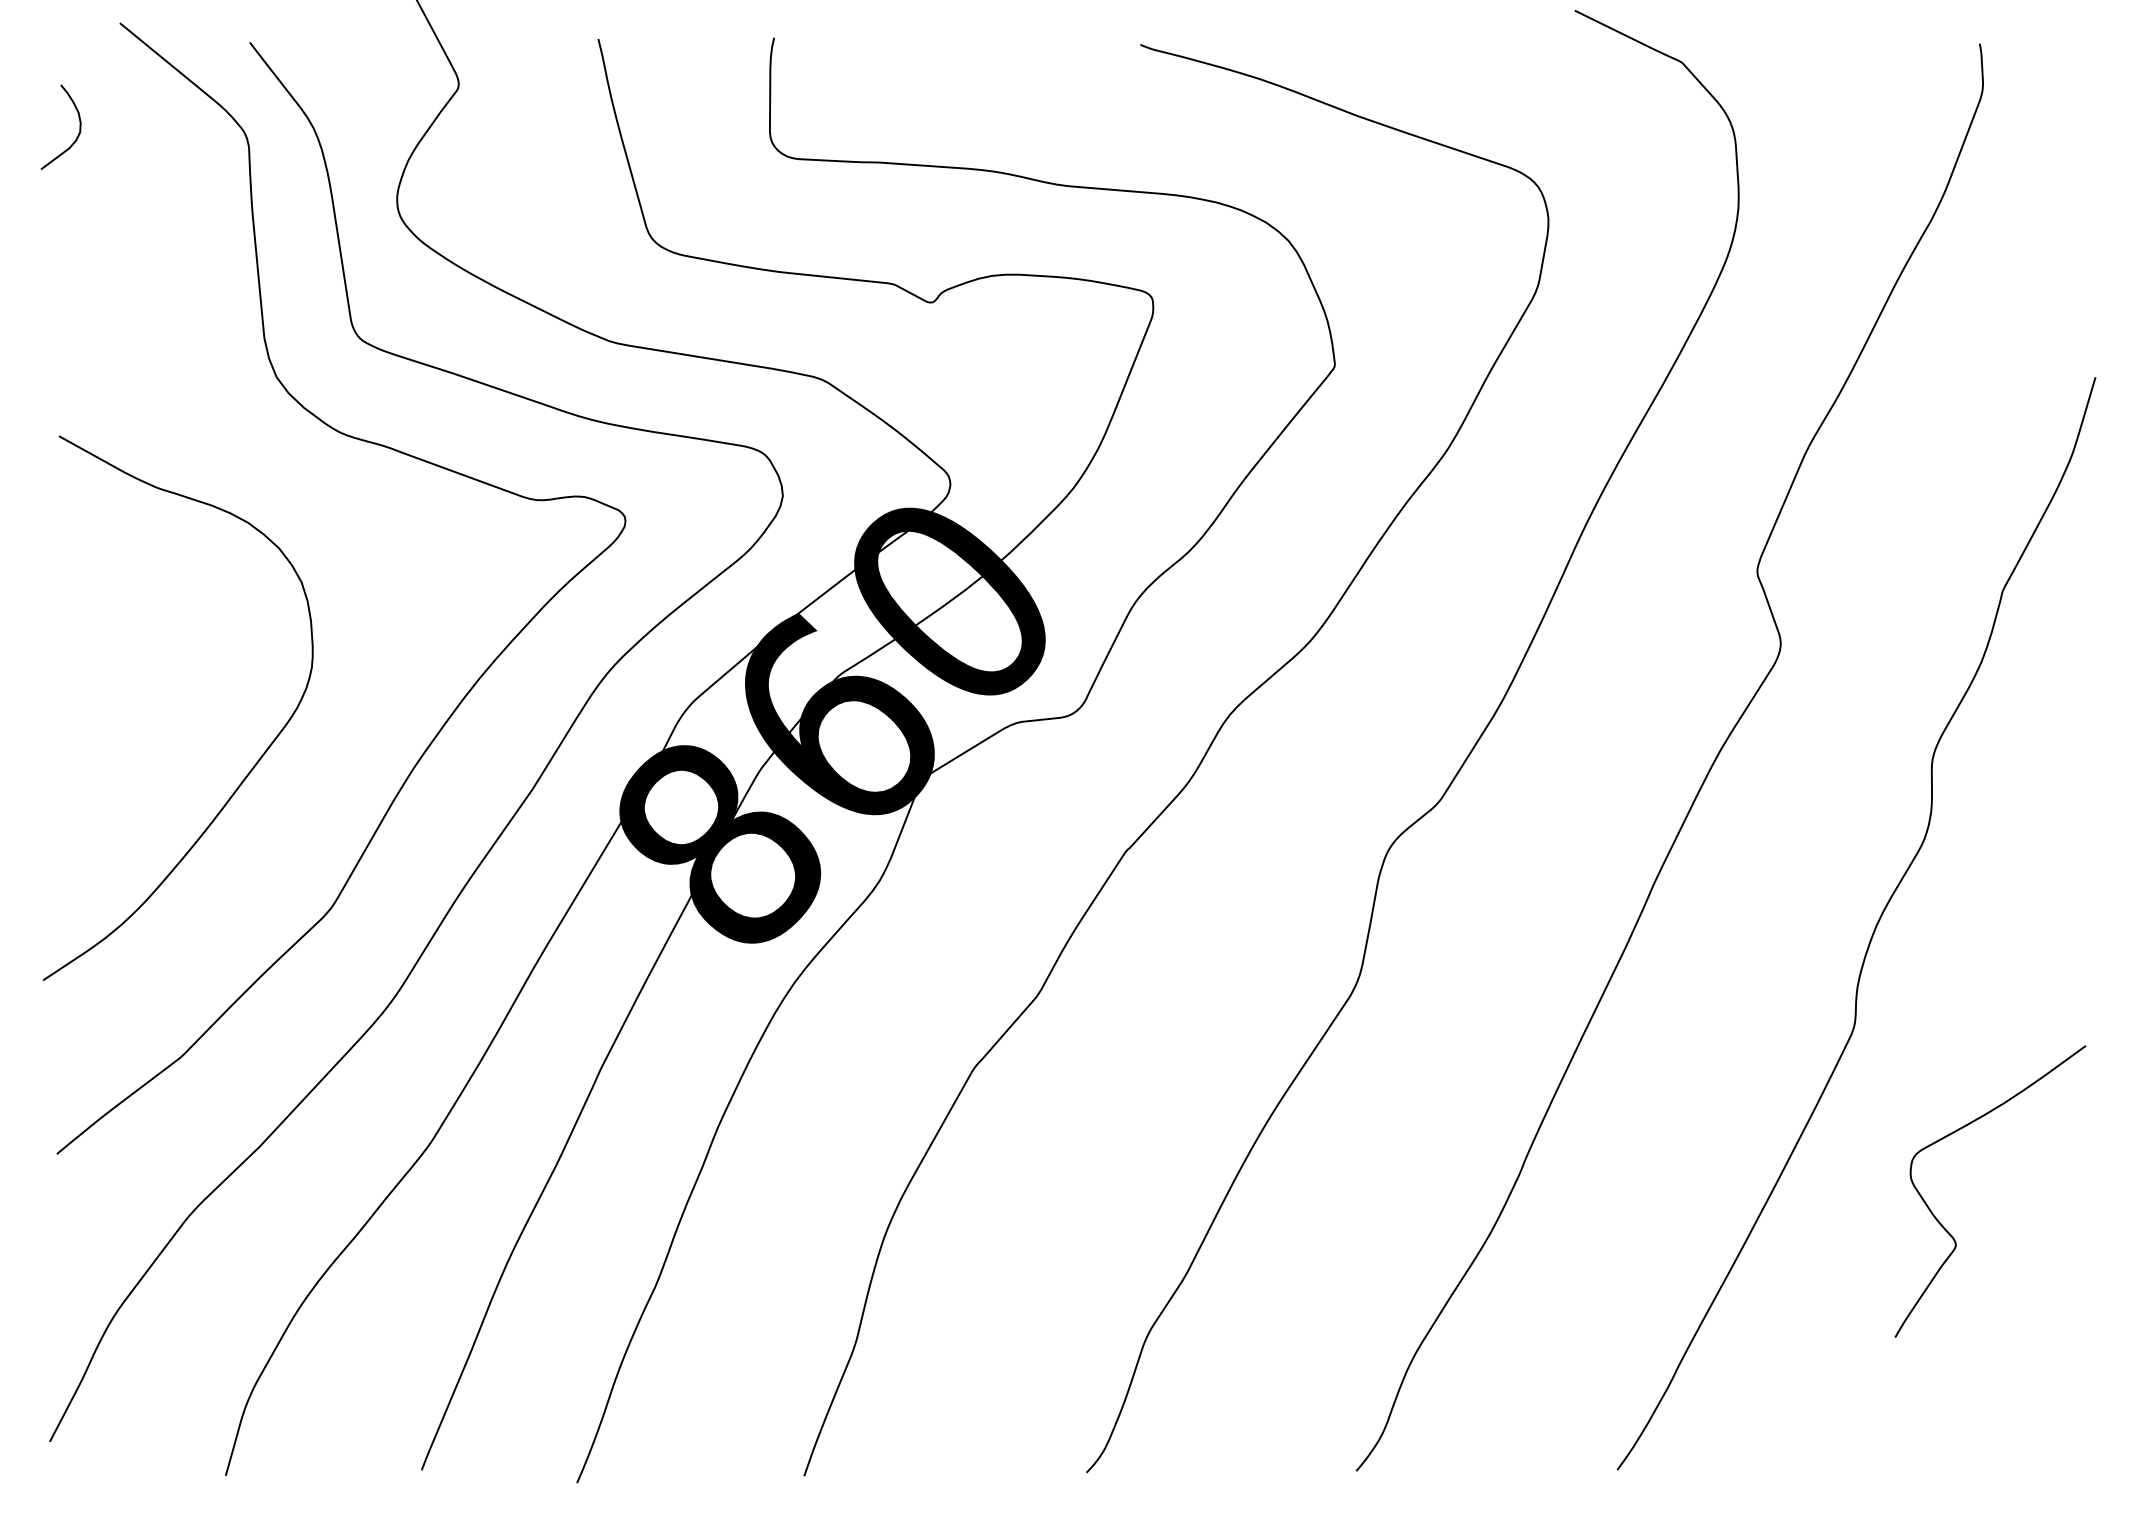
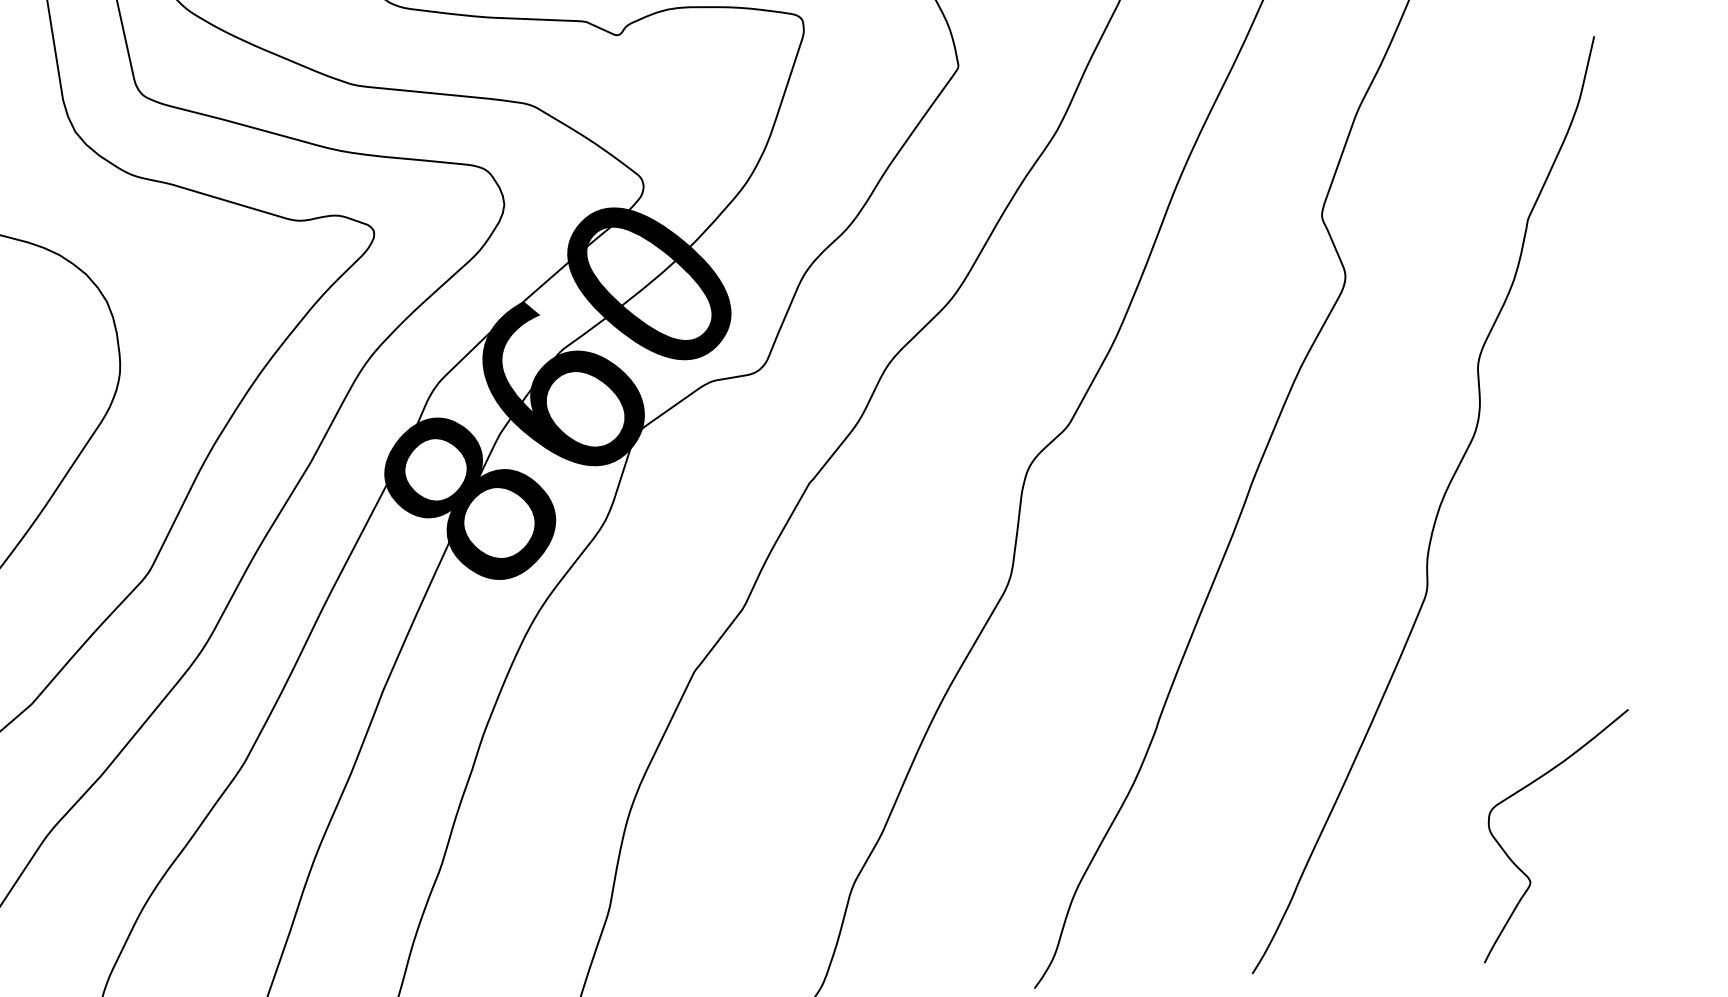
curve: (1949, 1232) -> (1524, 872), moved

